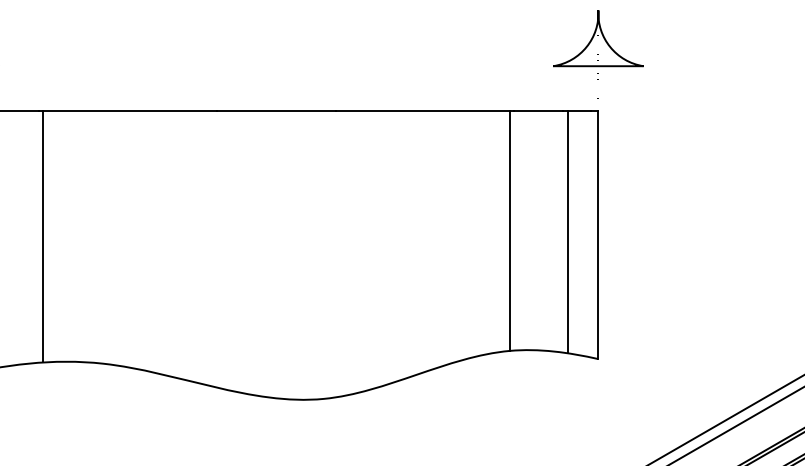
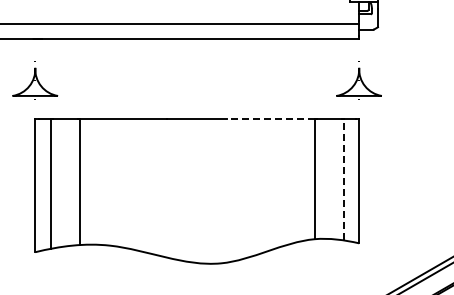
line: (422, 110) -> (270, 118), solid -> dashed
line: (567, 232) -> (343, 179), solid -> dashed

